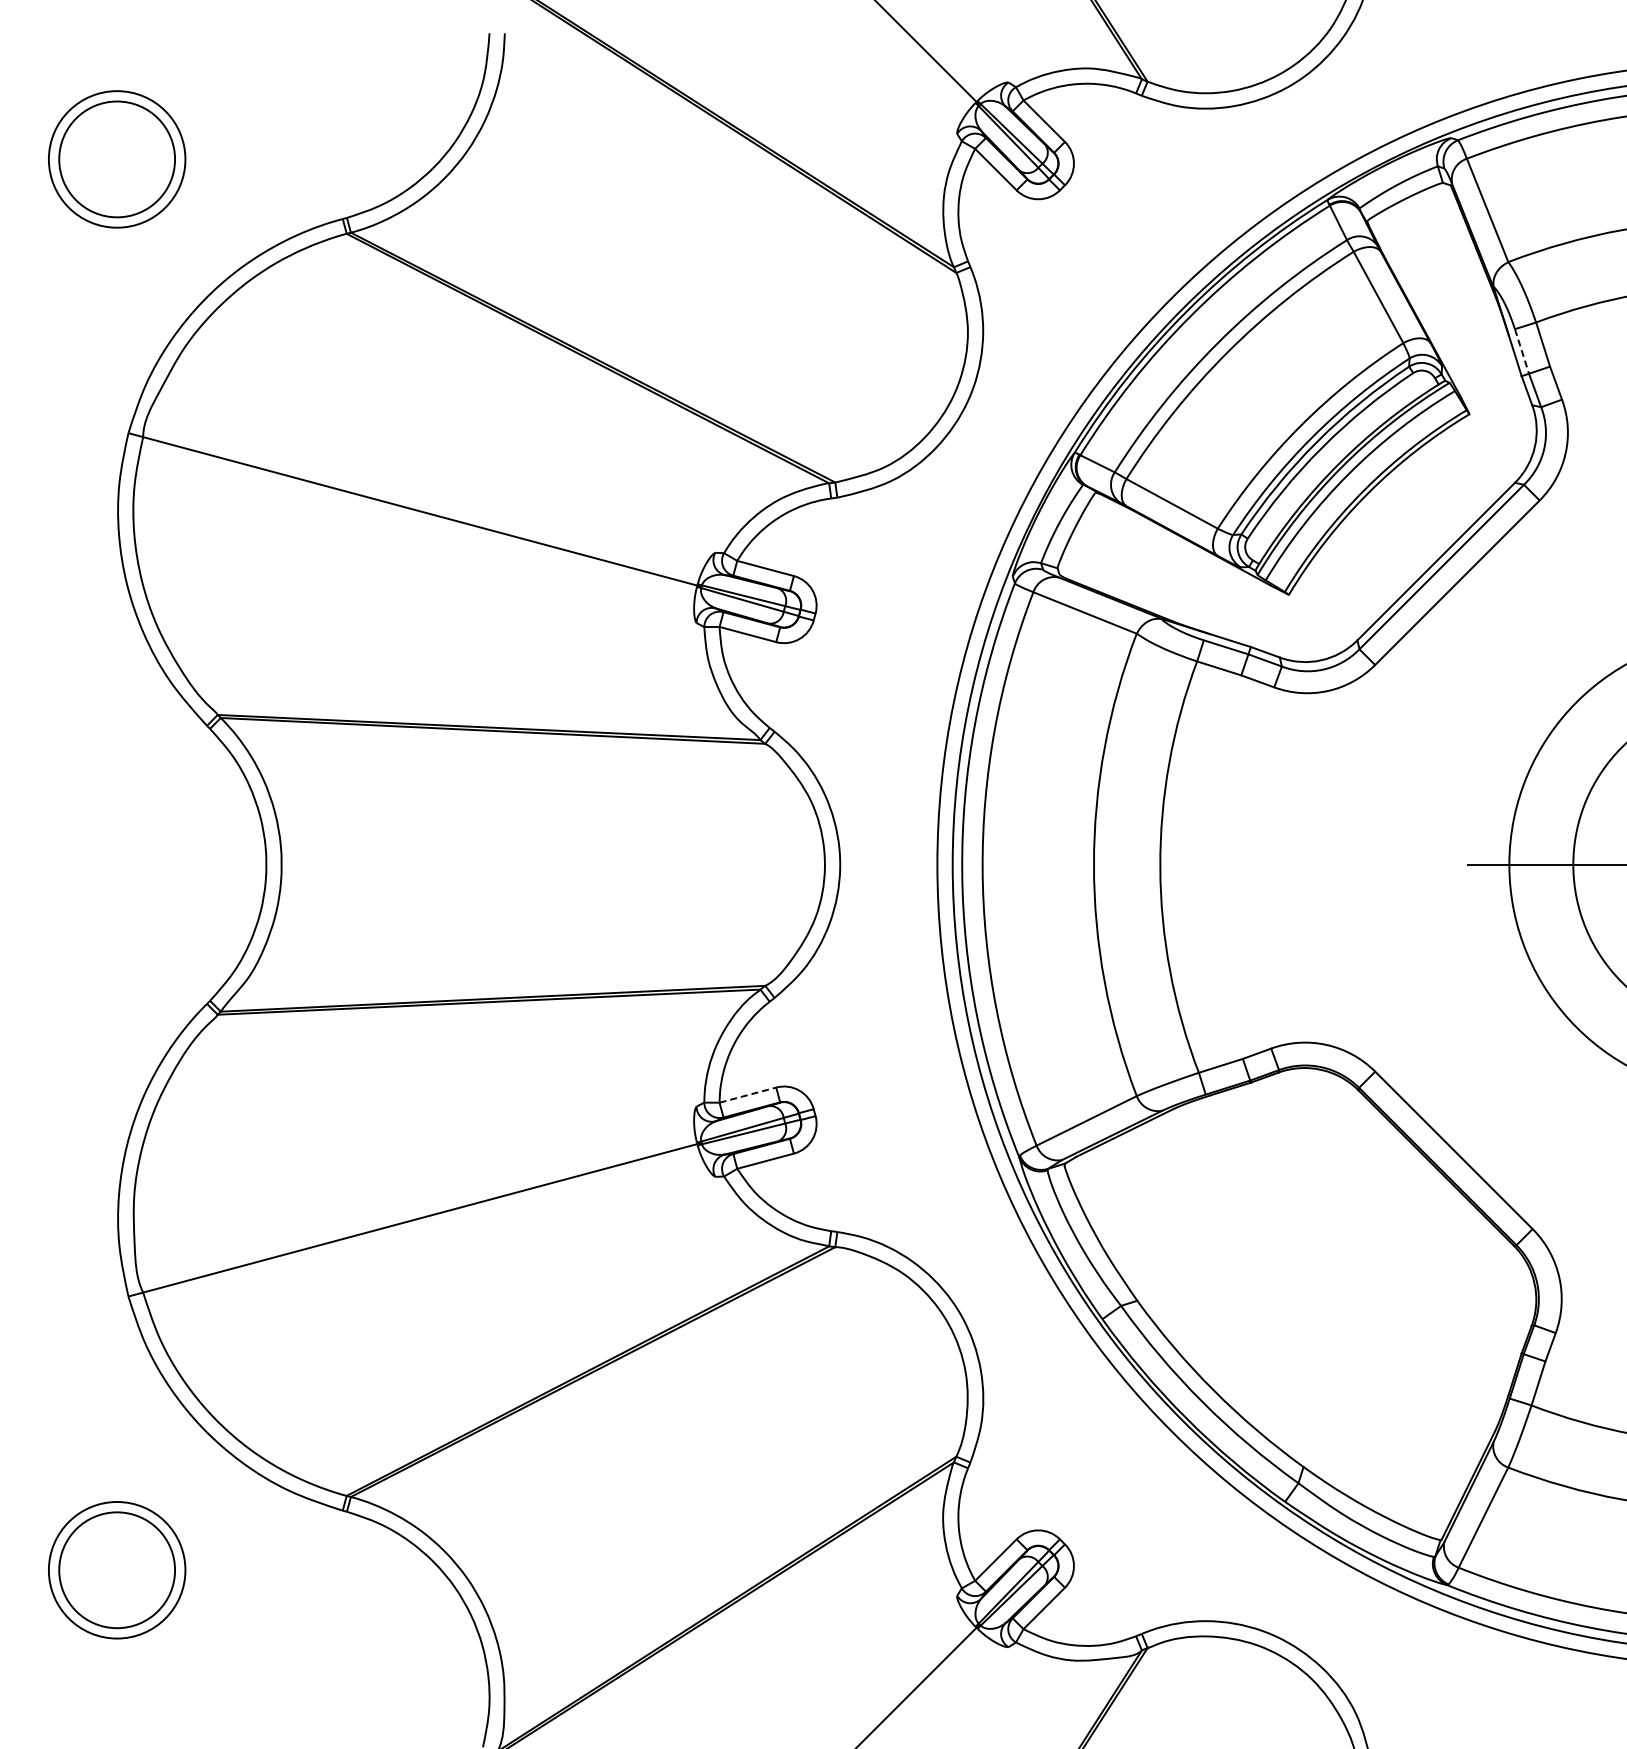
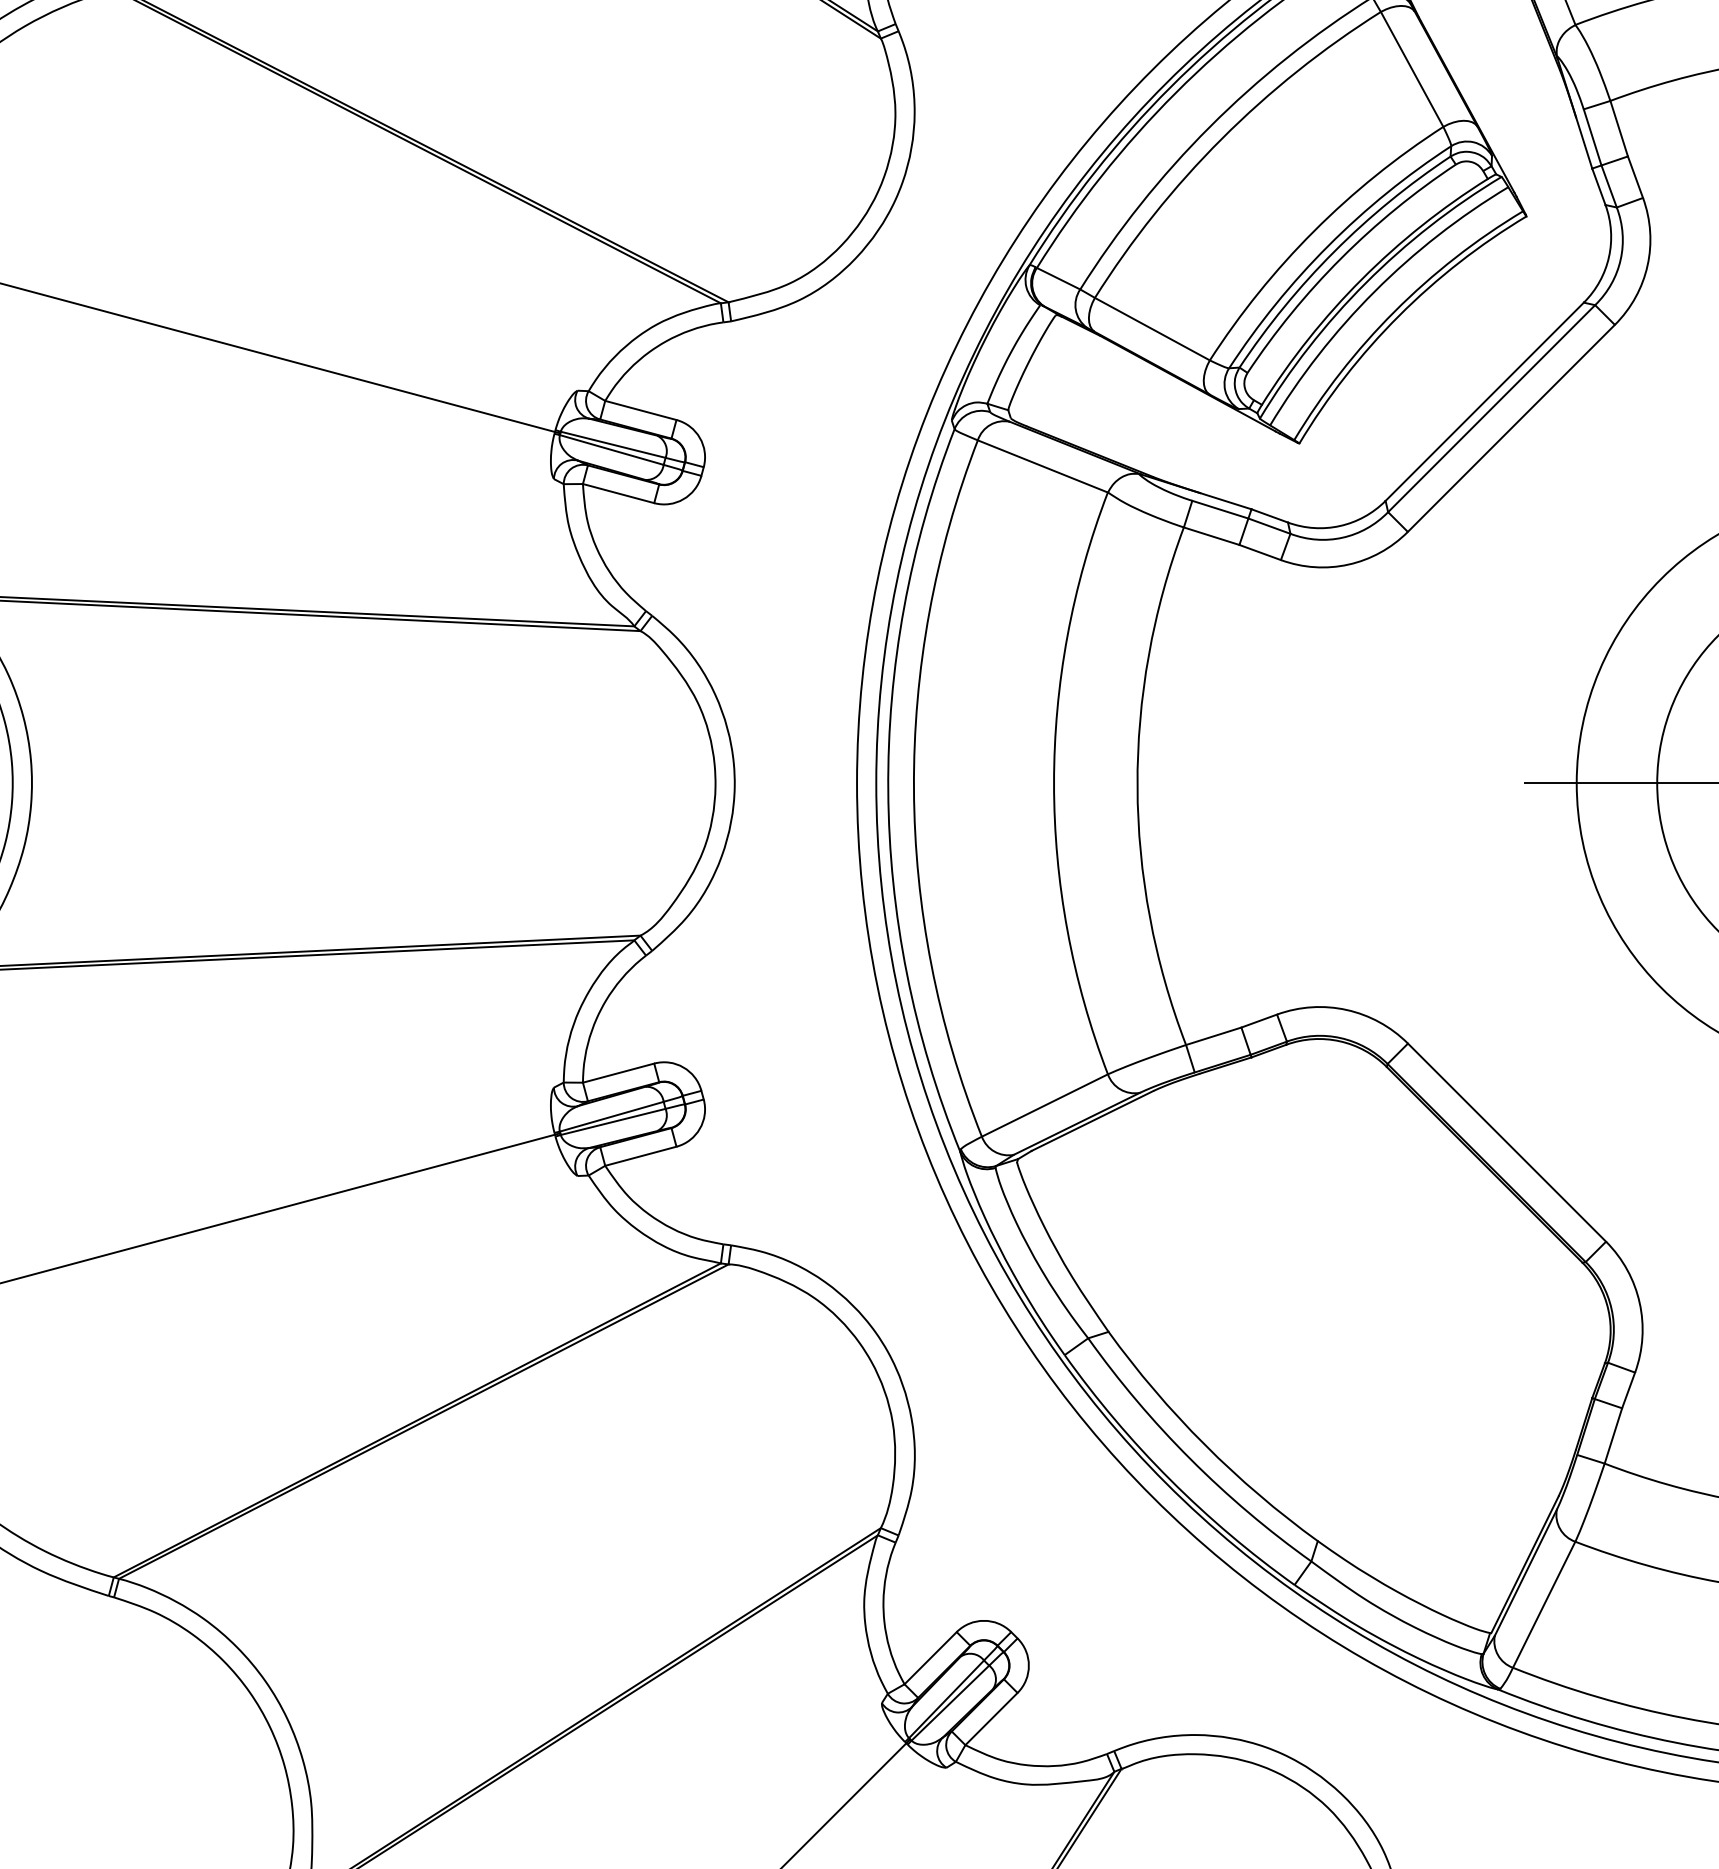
line: (1522, 351) -> (1593, 137), dashed -> solid
line: (748, 1095) -> (619, 1073), dashed -> solid

